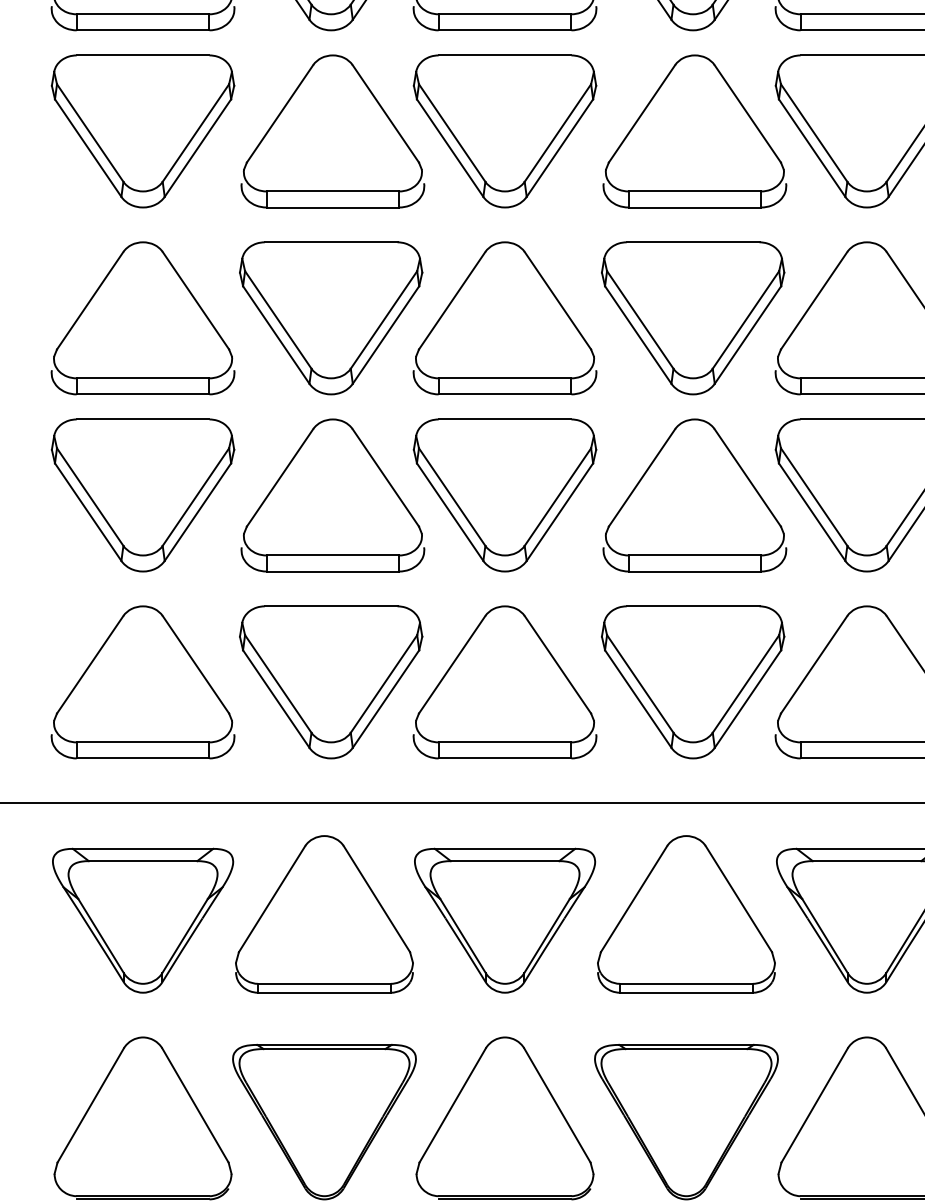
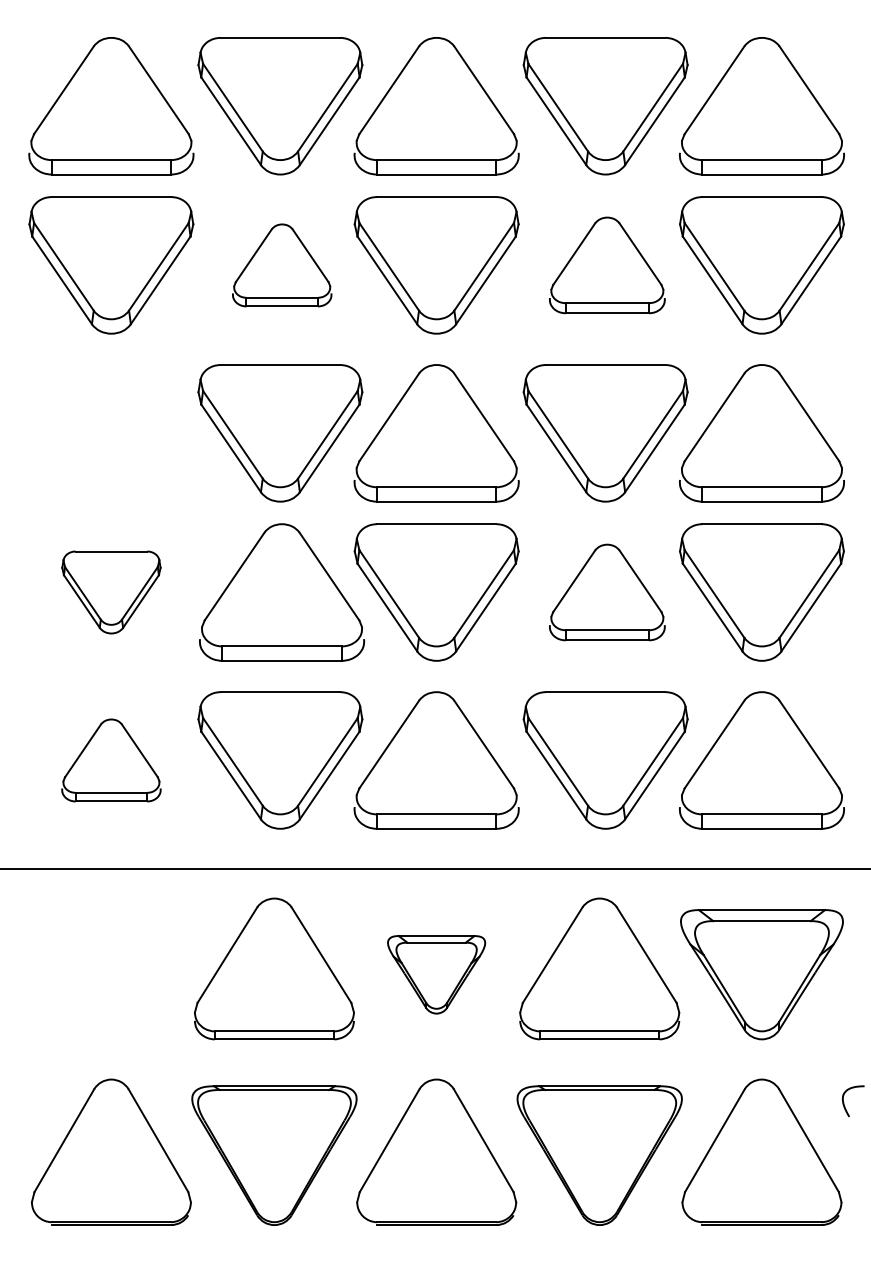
part: (333, 131) -> (282, 265), size x0.6
part: (695, 131) -> (607, 265), size x0.7
part: (143, 318) -> (111, 433), removed
part: (143, 495) -> (111, 592), size x0.6
part: (695, 495) -> (607, 592), size x0.7
part: (143, 682) -> (111, 760), size x0.6
part: (143, 920) -> (111, 974), removed
part: (504, 920) -> (436, 974), size x0.6

